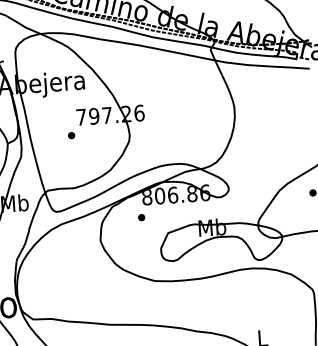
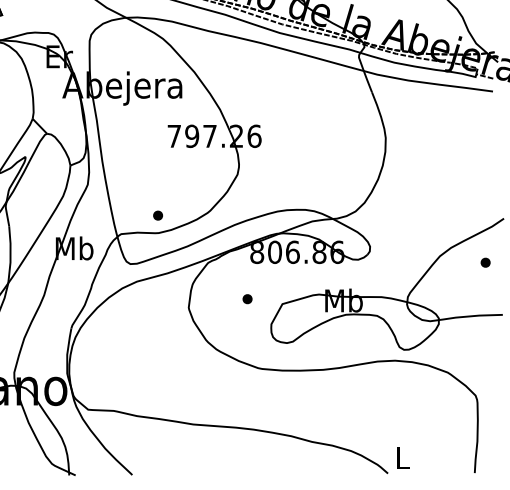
part: (71, 135) -> (157, 215), moved
part: (141, 217) -> (247, 299), moved

